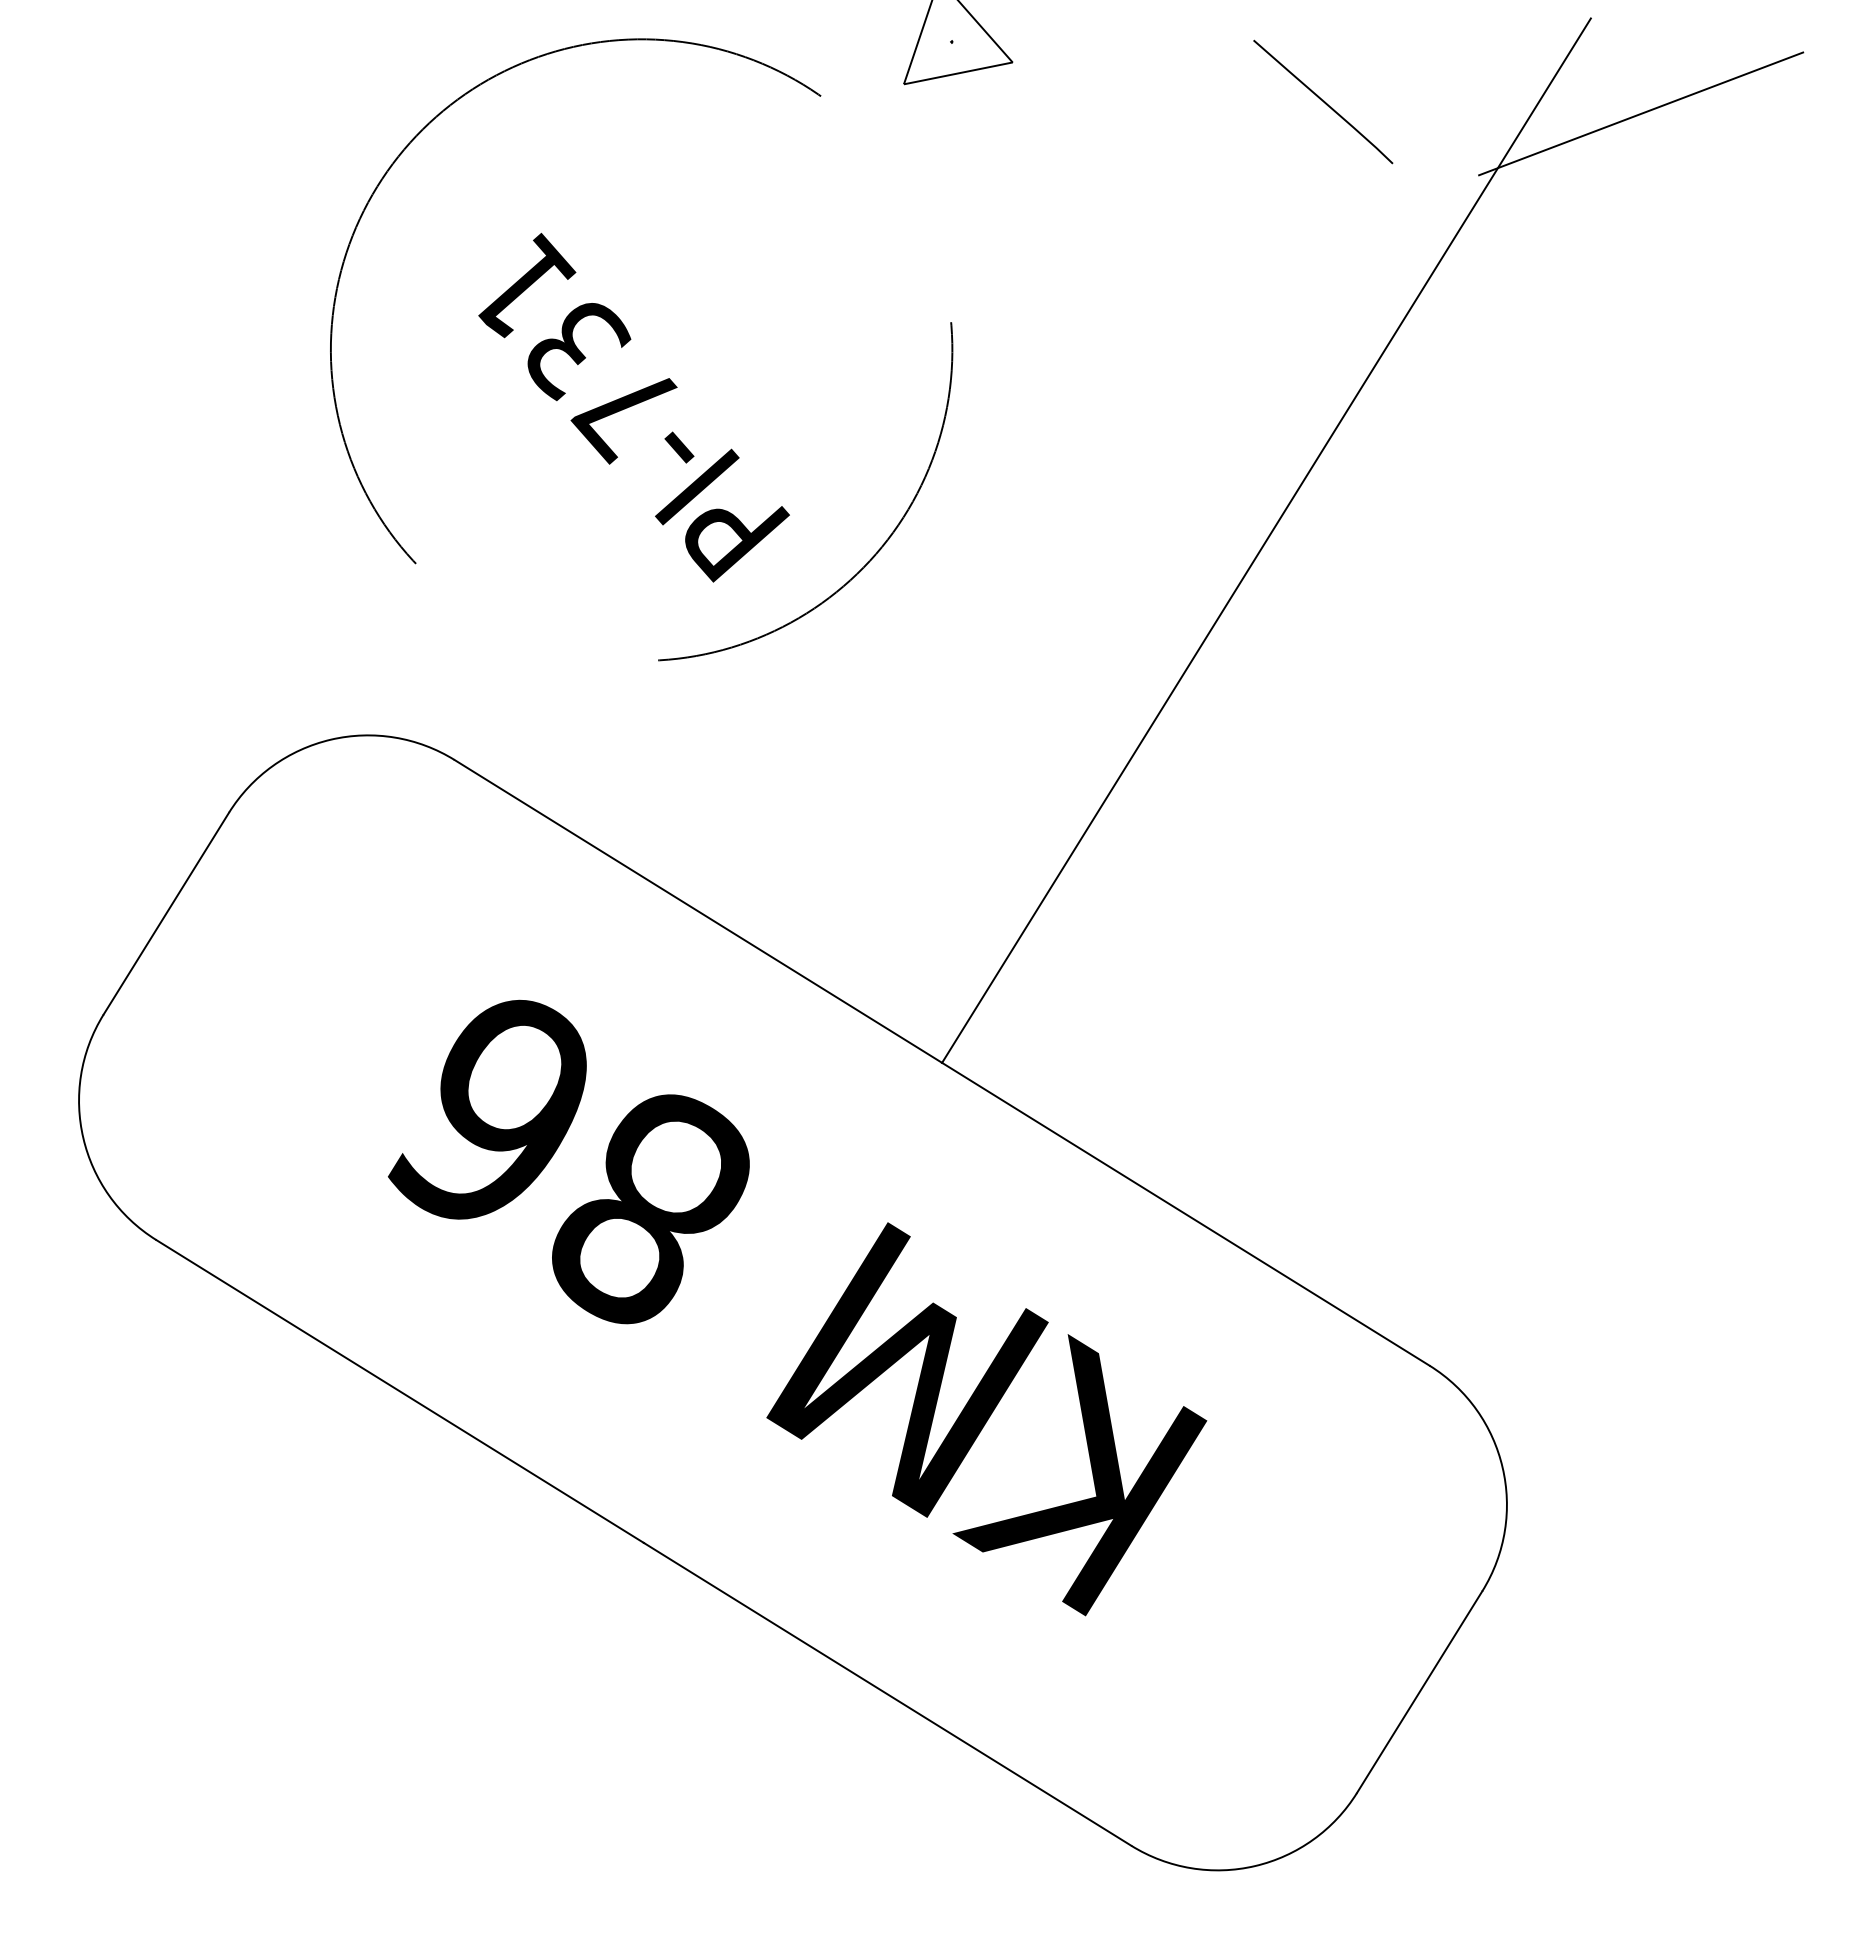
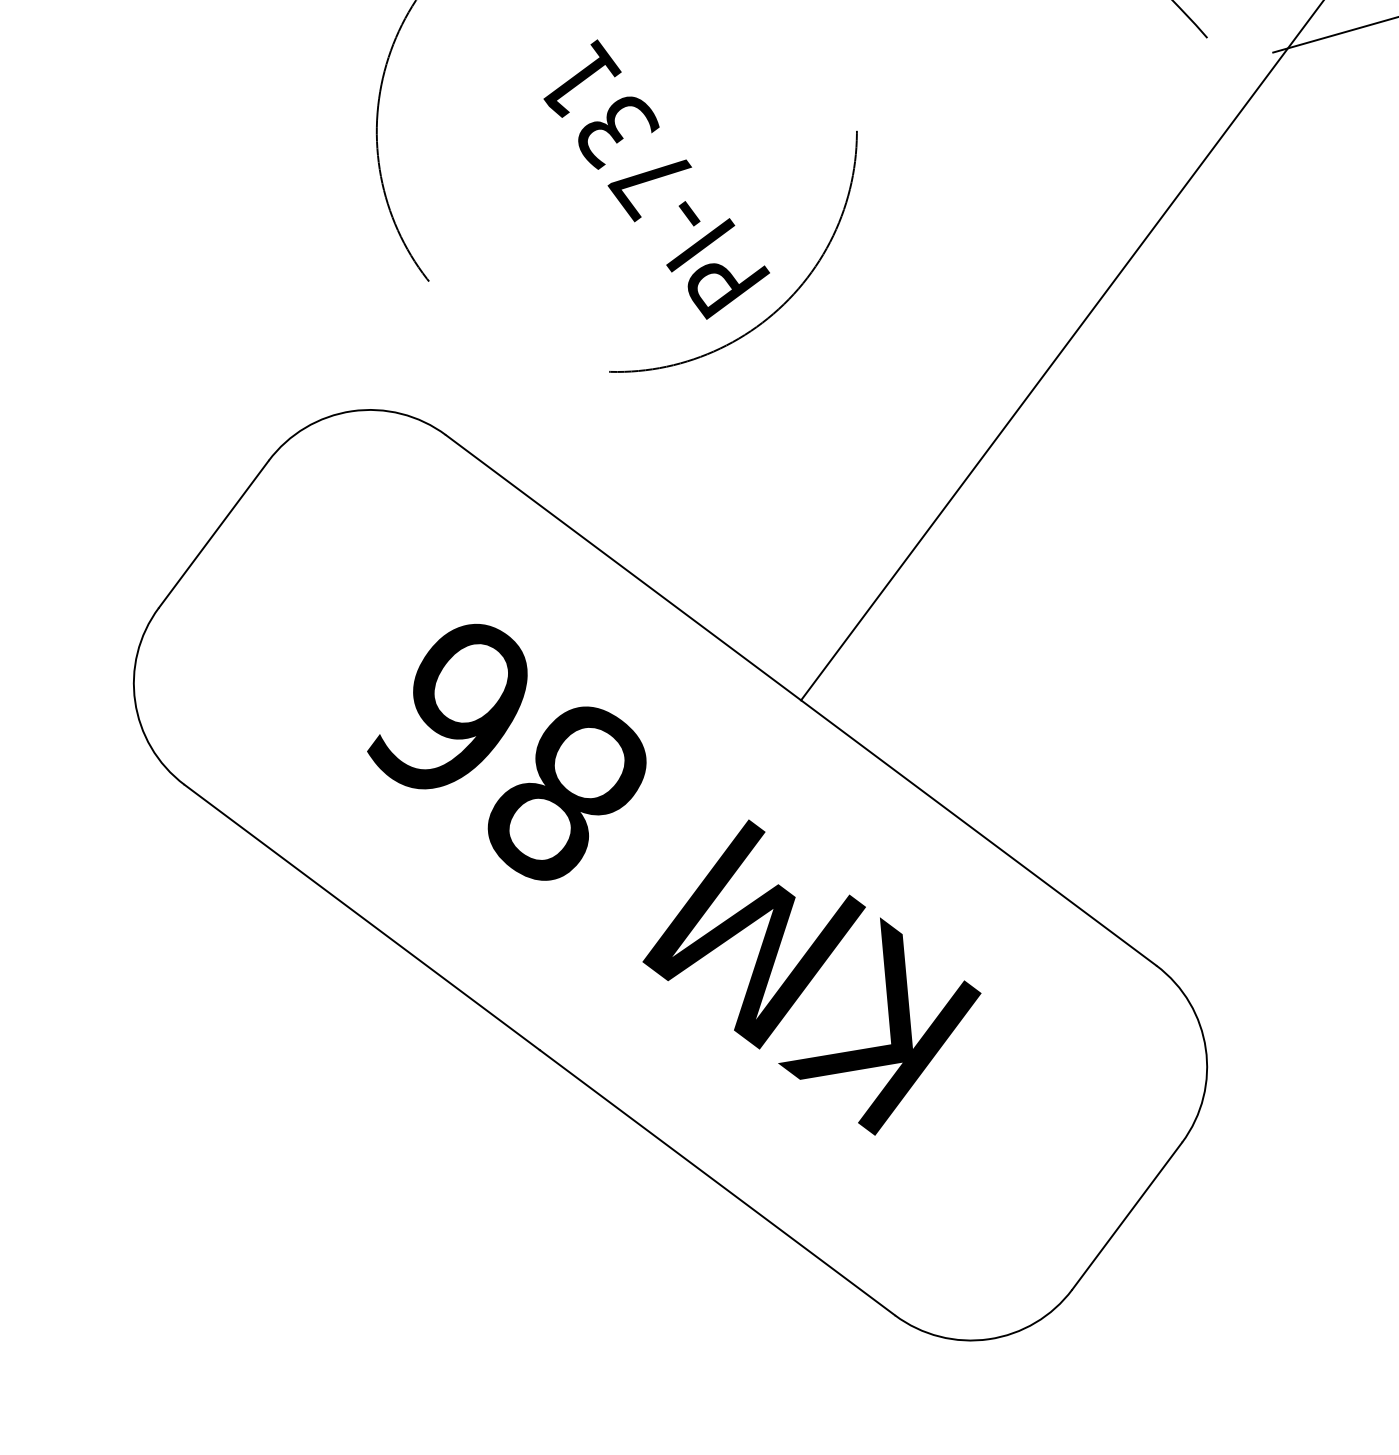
text: (633, 407) -> (656, 179), moved

